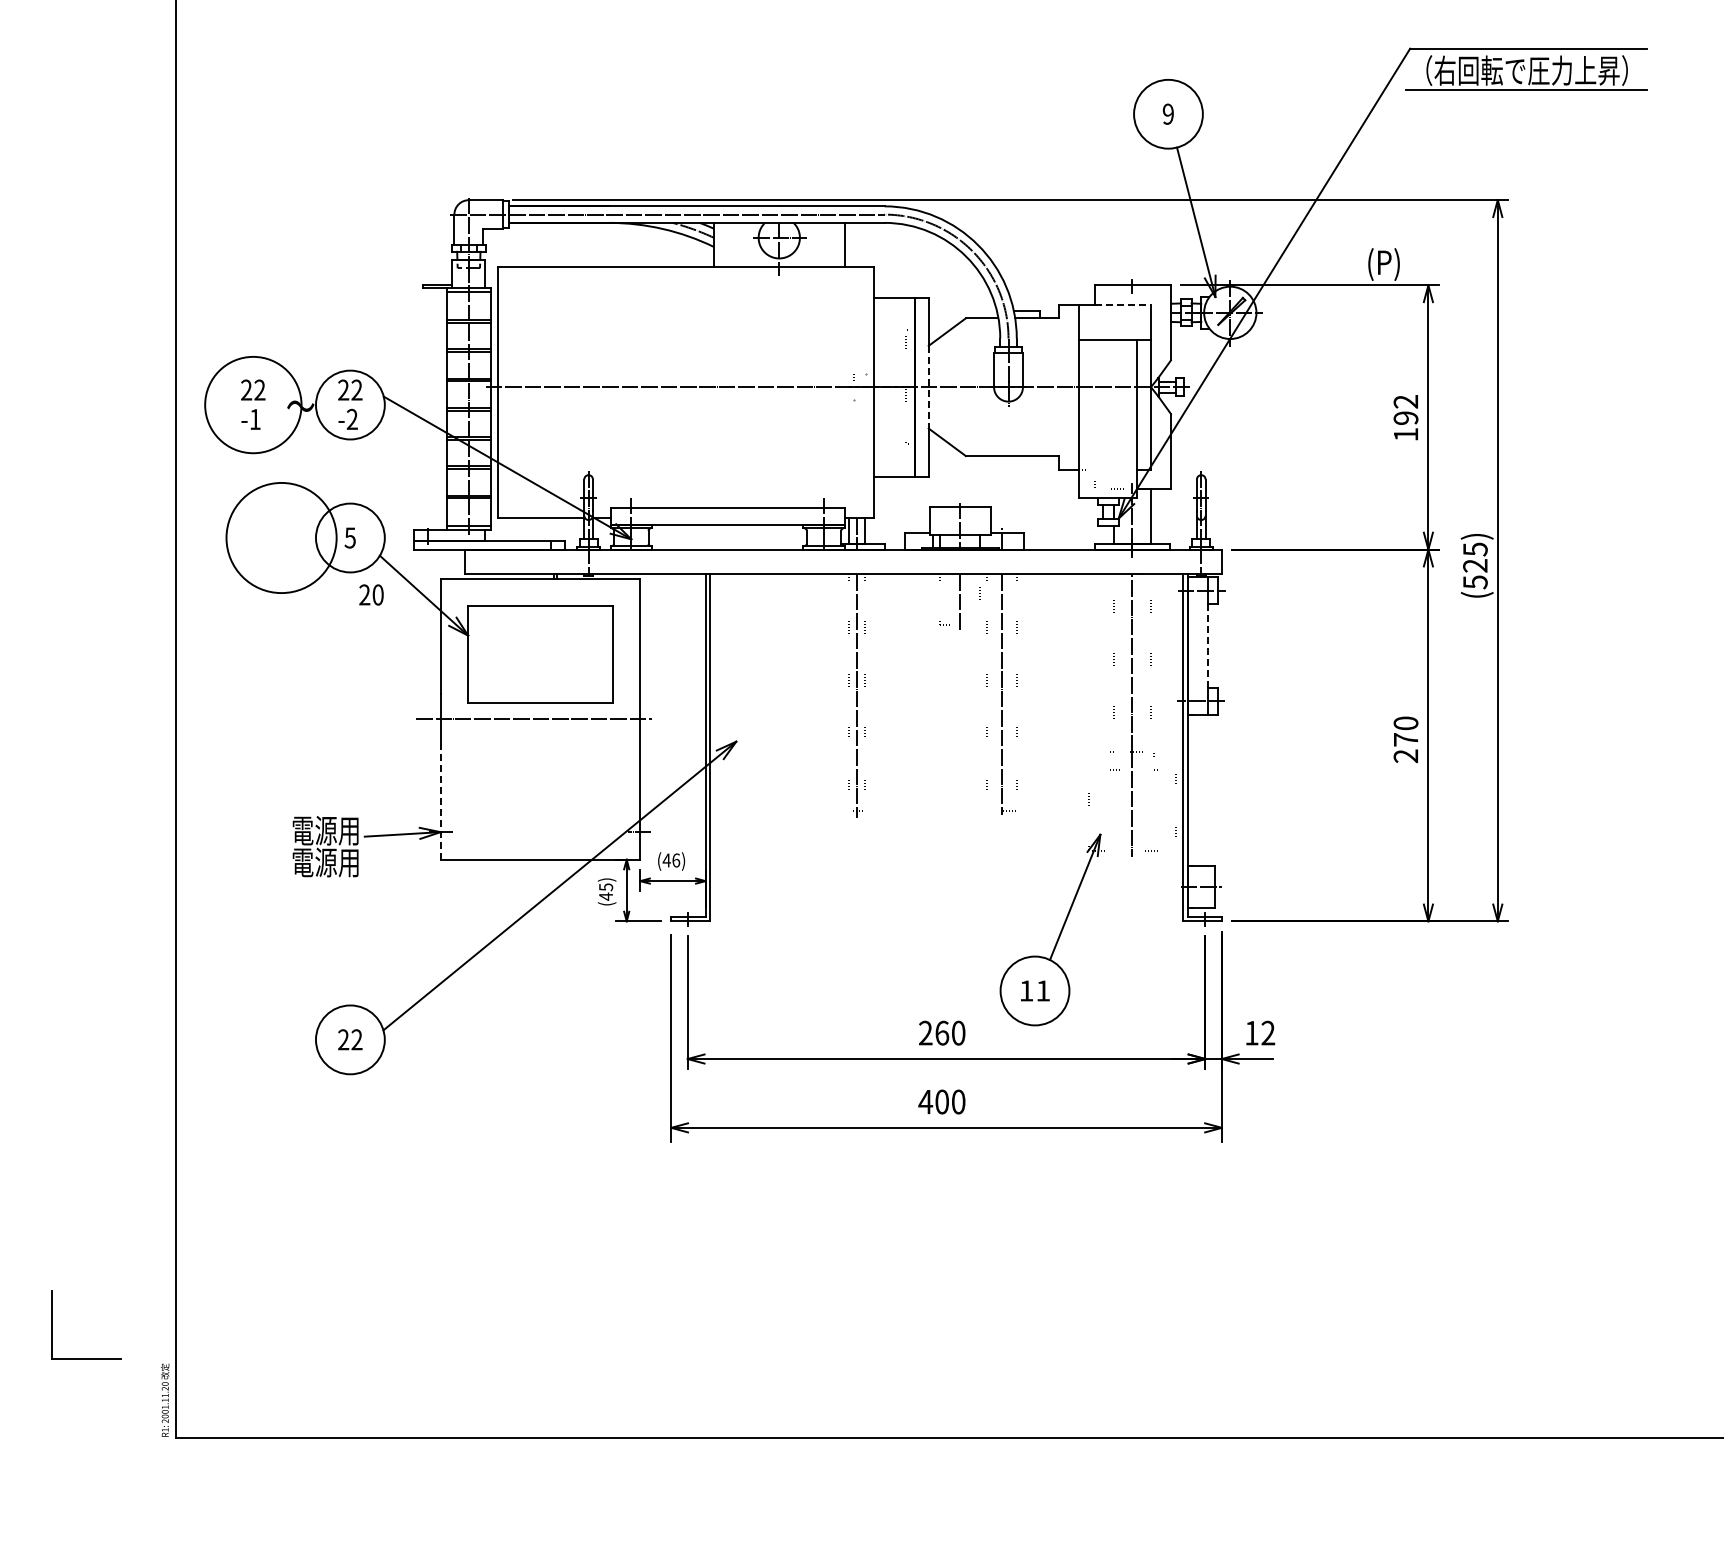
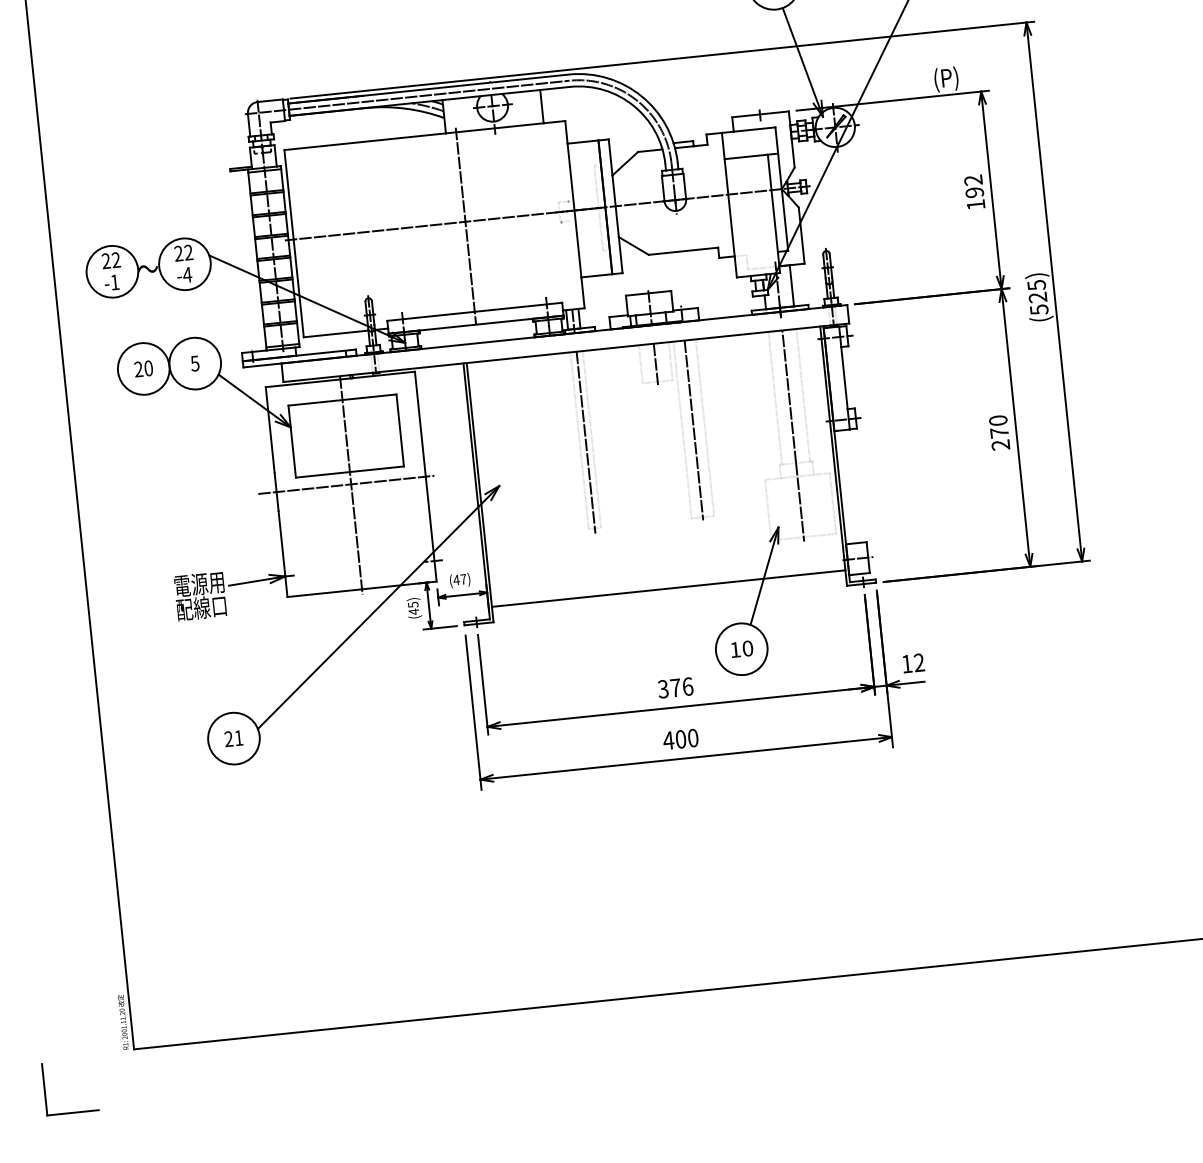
line: (1123, 304) -> (754, 129), dashed -> solid
line: (928, 387) -> (615, 206), dashed -> solid
line: (727, 392) -> (465, 225), added
circle: (252, 404) -> (111, 271), size x0.71
text: (352, 418) -> (187, 274), -2 -> -4
circle: (281, 537) -> (143, 368), size x0.62
text: (371, 594) -> (143, 368), moved
line: (1208, 646) -> (844, 378), dashed -> solid
line: (540, 720) -> (351, 485), added
line: (440, 801) -> (282, 553), dashed -> solid
text: (676, 860) -> (463, 579), (46) -> (47)
text: (325, 862) -> (201, 608), 電源用 -> 配線口
line: (946, 900) -> (668, 588), added
text: (1043, 990) -> (748, 648), 11 -> 10
text: (941, 1032) -> (675, 687), 260 -> 376
text: (356, 1039) -> (238, 737), 22 -> 21
part: (52, 1324) -> (45, 1089), moved

